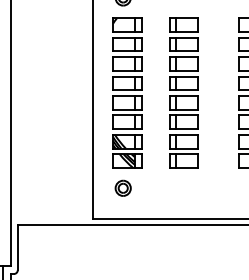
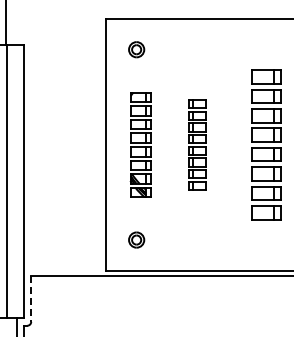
part: (127, 92) -> (140, 144), size x0.7
part: (183, 92) -> (196, 144), size x0.6
line: (18, 247) -> (31, 299), solid -> dashed

